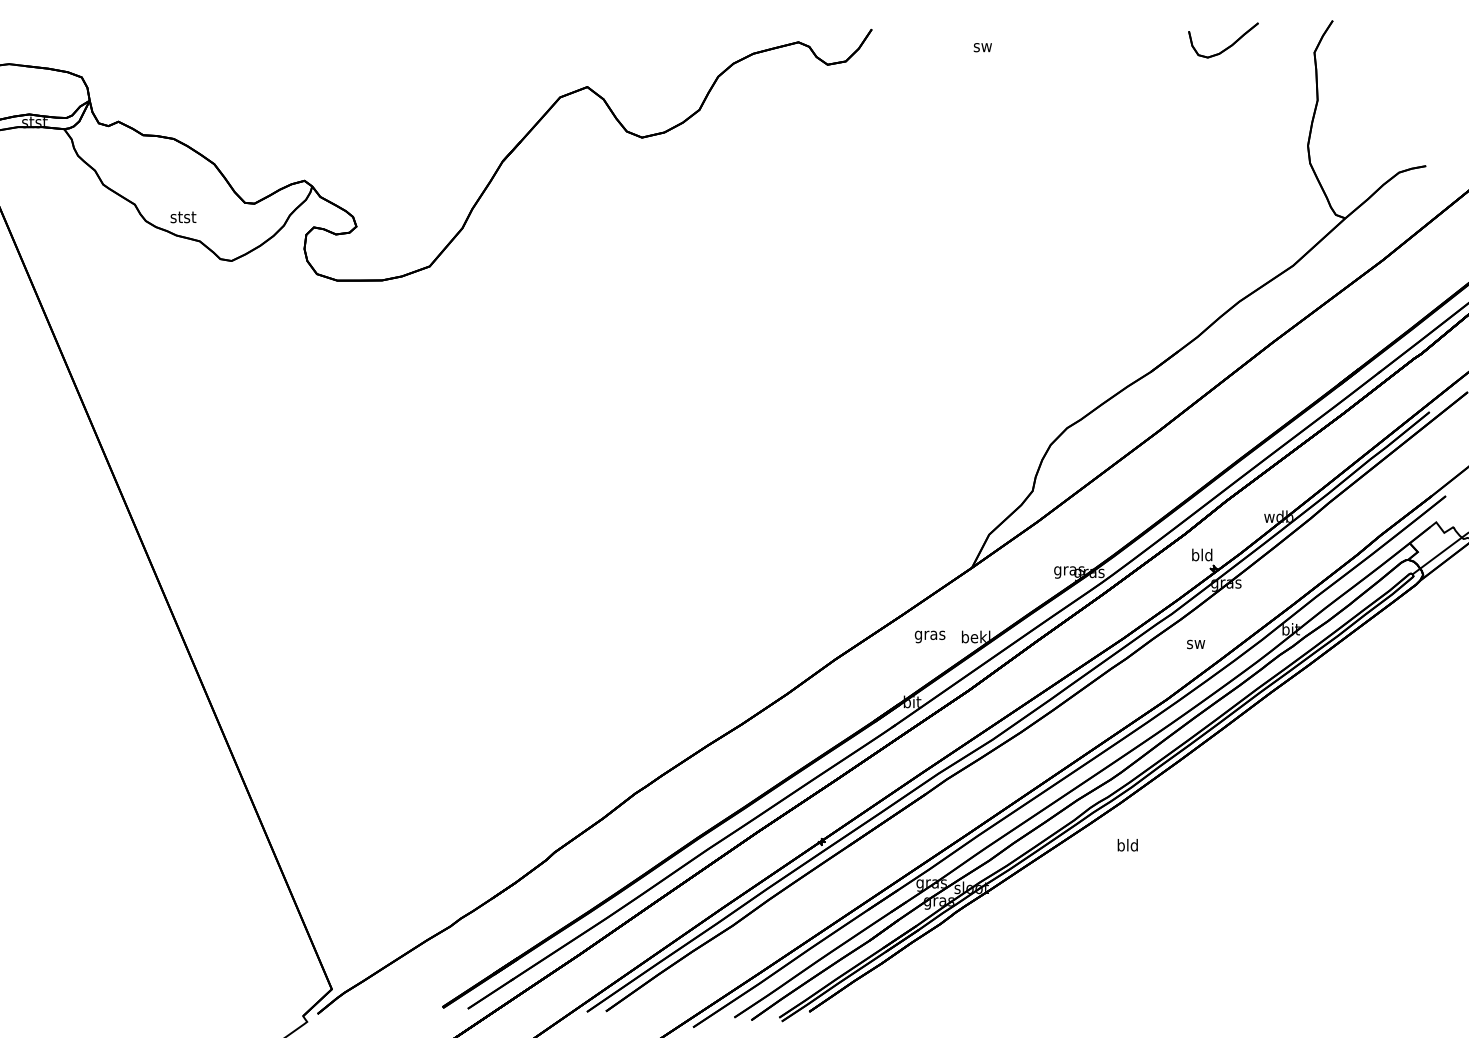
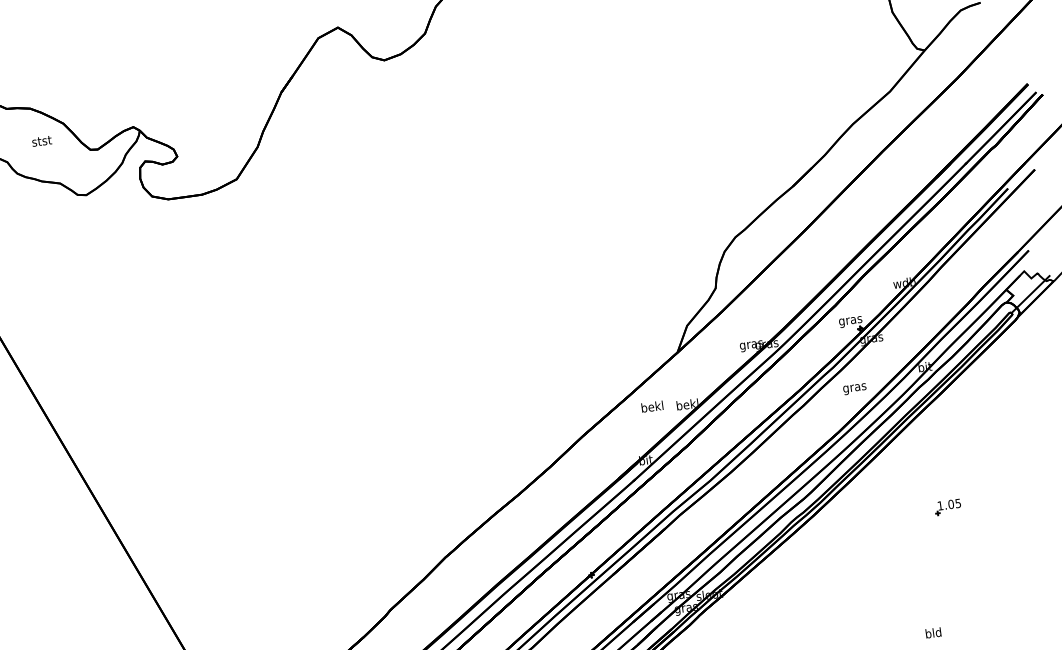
text: (183, 217) -> (42, 141), moved
text: (1202, 556) -> (850, 320), bld -> gras
text: (929, 635) -> (652, 408), gras -> bekl
text: (1195, 645) -> (854, 388), sw -> gras
part: (1296, 815) -> (948, 507), added
text: (1127, 845) -> (933, 633), moved

